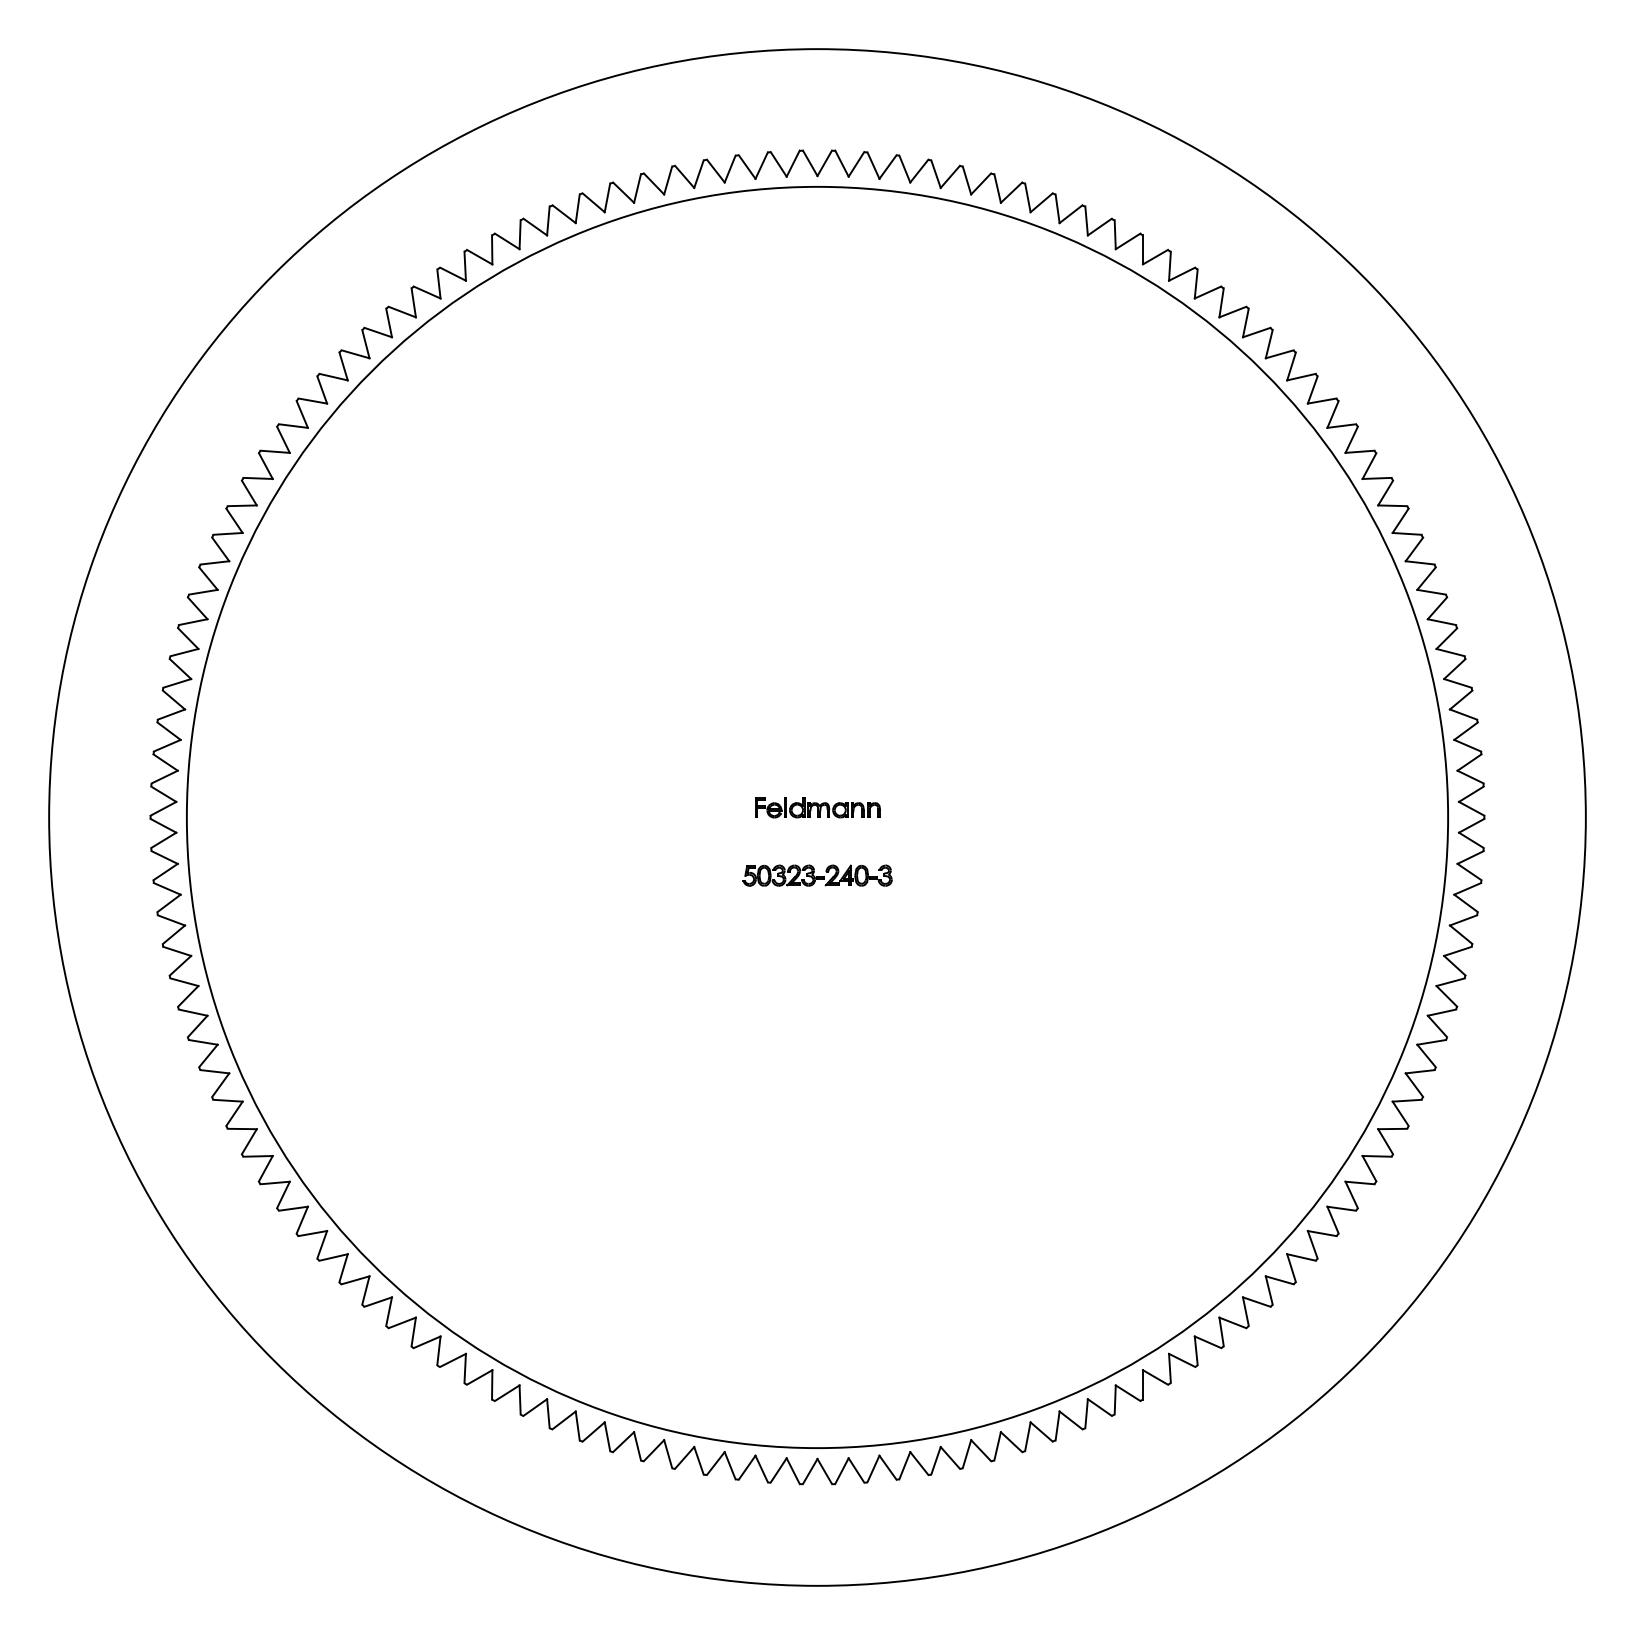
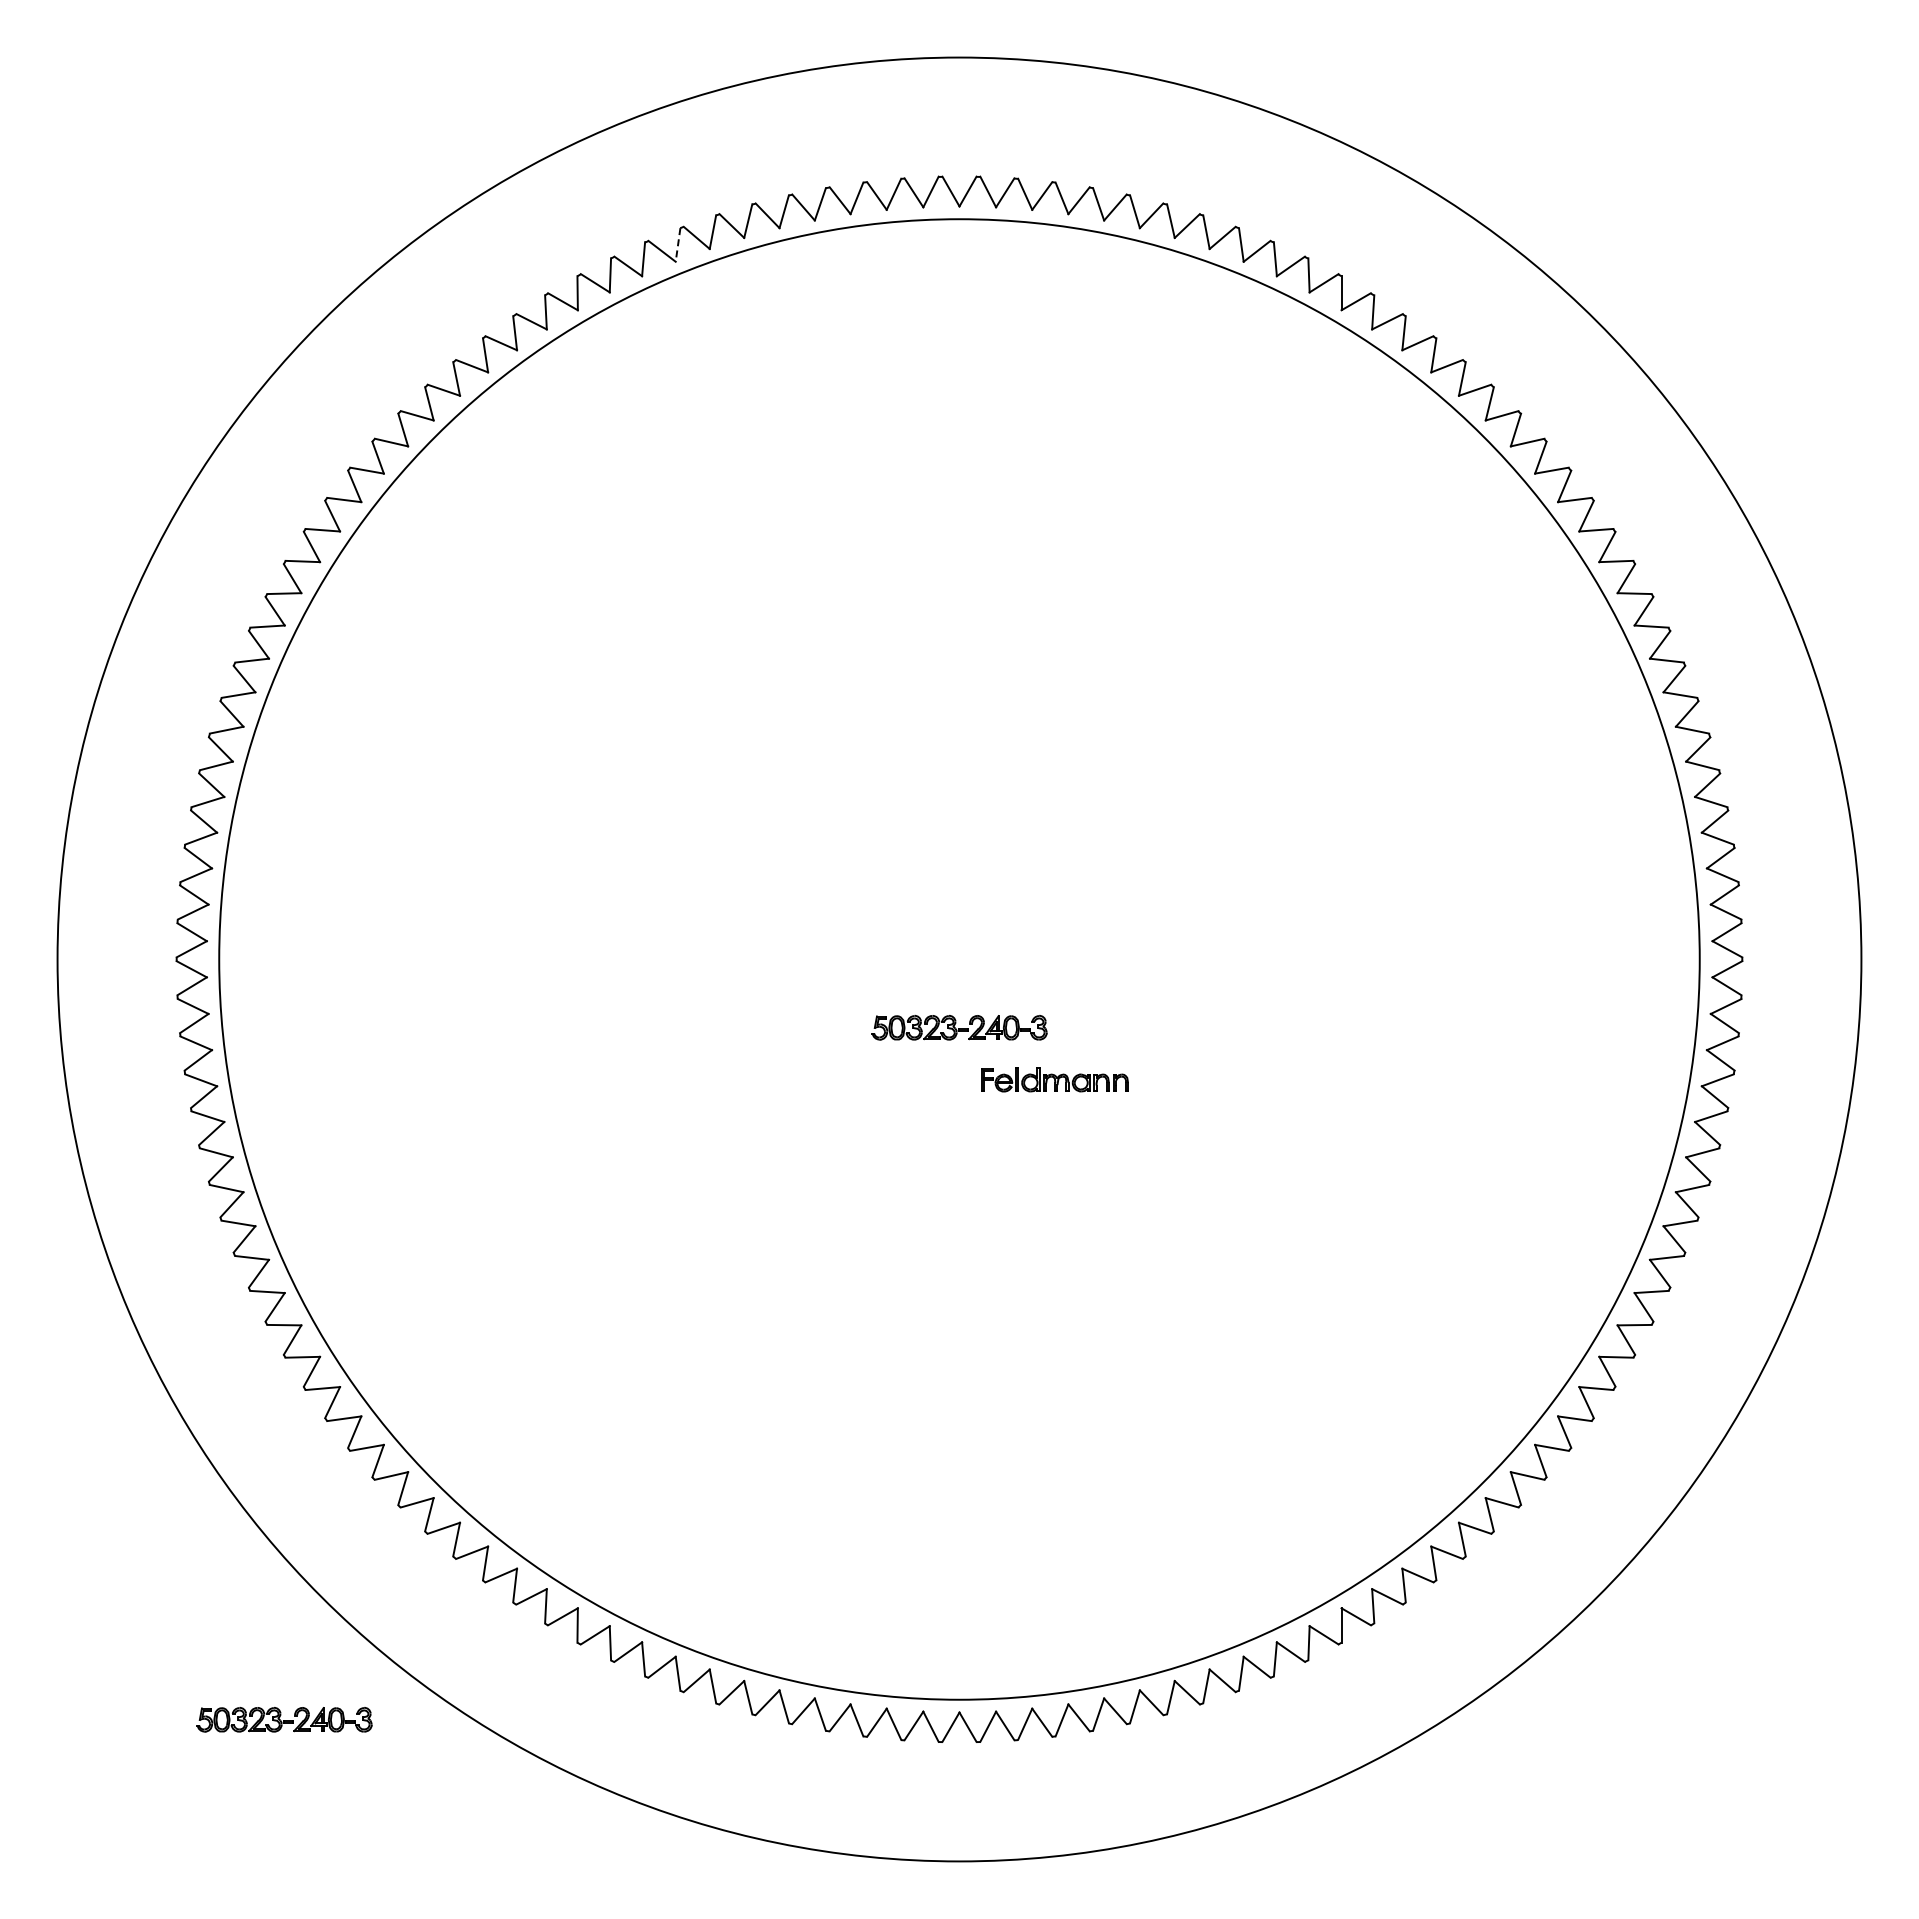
line: (578, 208) -> (678, 244), solid -> dashed
part: (817, 807) -> (1054, 1079), moved
part: (242, 1464) -> (284, 1719), added

